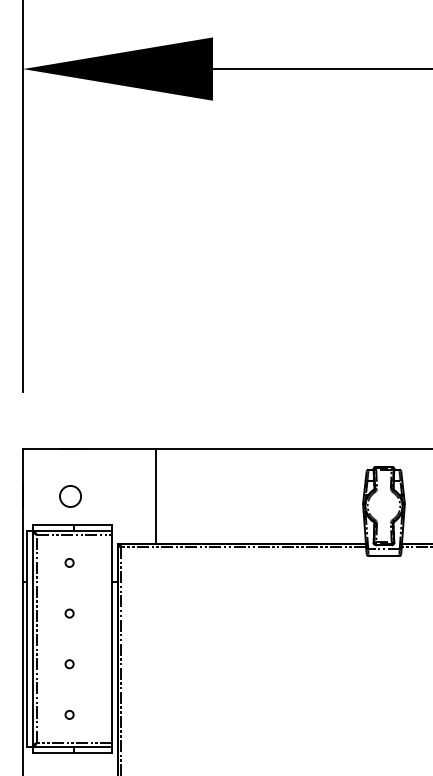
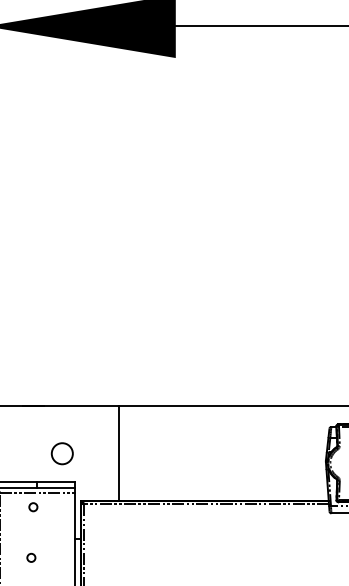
circle: (70, 496) -> (62, 453), moved
circle: (69, 562) -> (33, 506), moved
circle: (69, 613) -> (31, 557), moved

